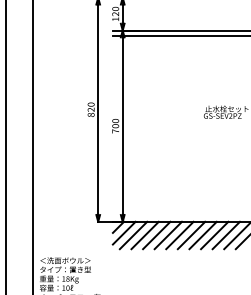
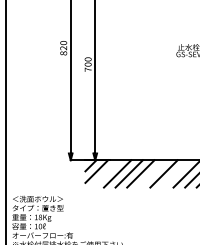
line: (133, 235) -> (106, 173), removed
line: (179, 235) -> (152, 173), removed
line: (202, 235) -> (175, 173), removed

